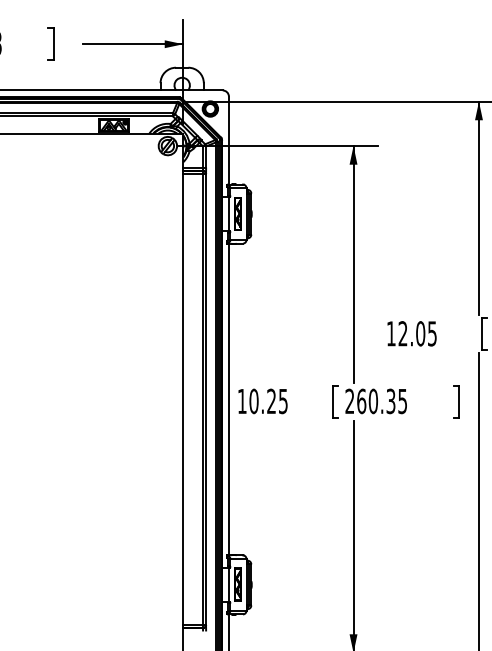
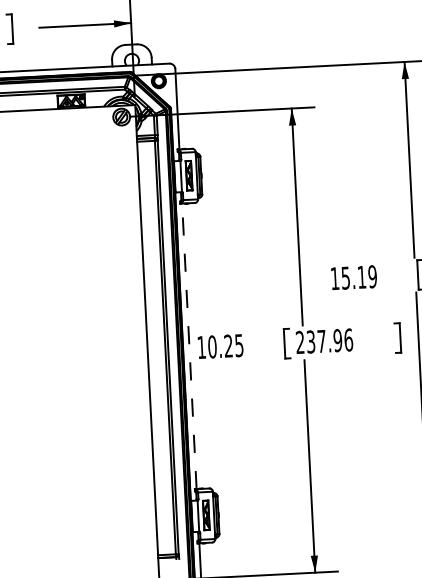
text: (417, 333) -> (359, 277), 12.05 -> 15.19
line: (228, 399) -> (188, 346), solid -> dashed
text: (382, 401) -> (330, 341), 260.35 -> 237.96

